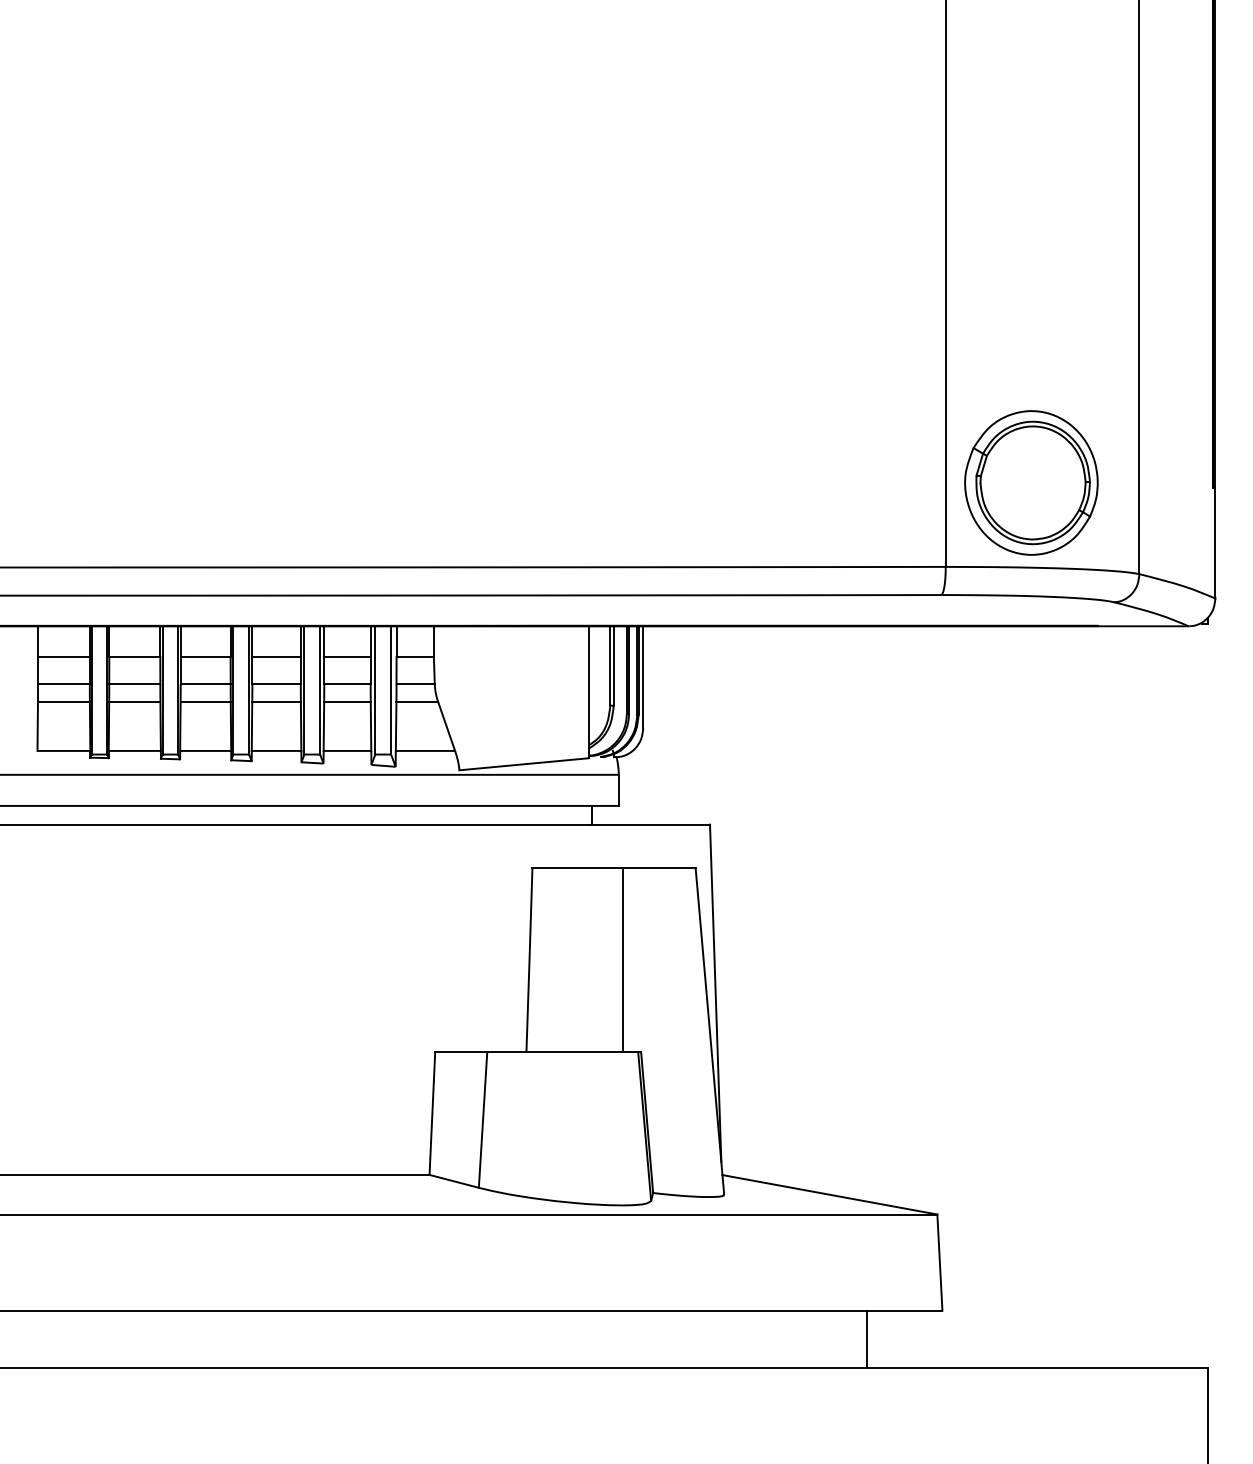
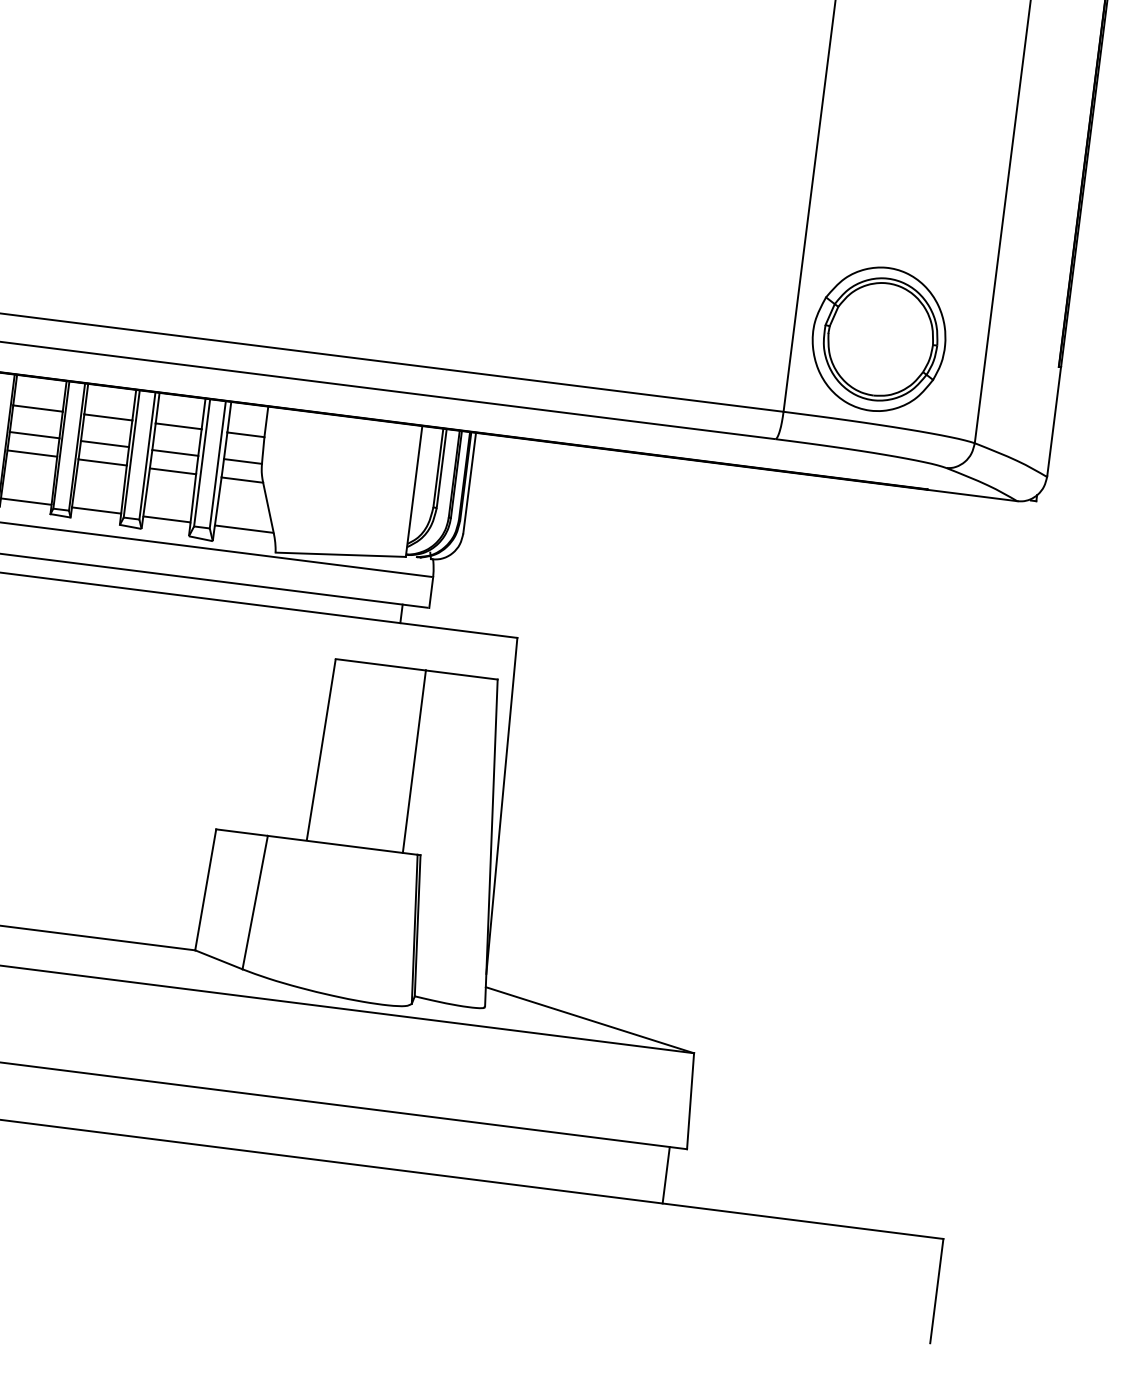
line: (867, 1338) -> (666, 1174), moved

